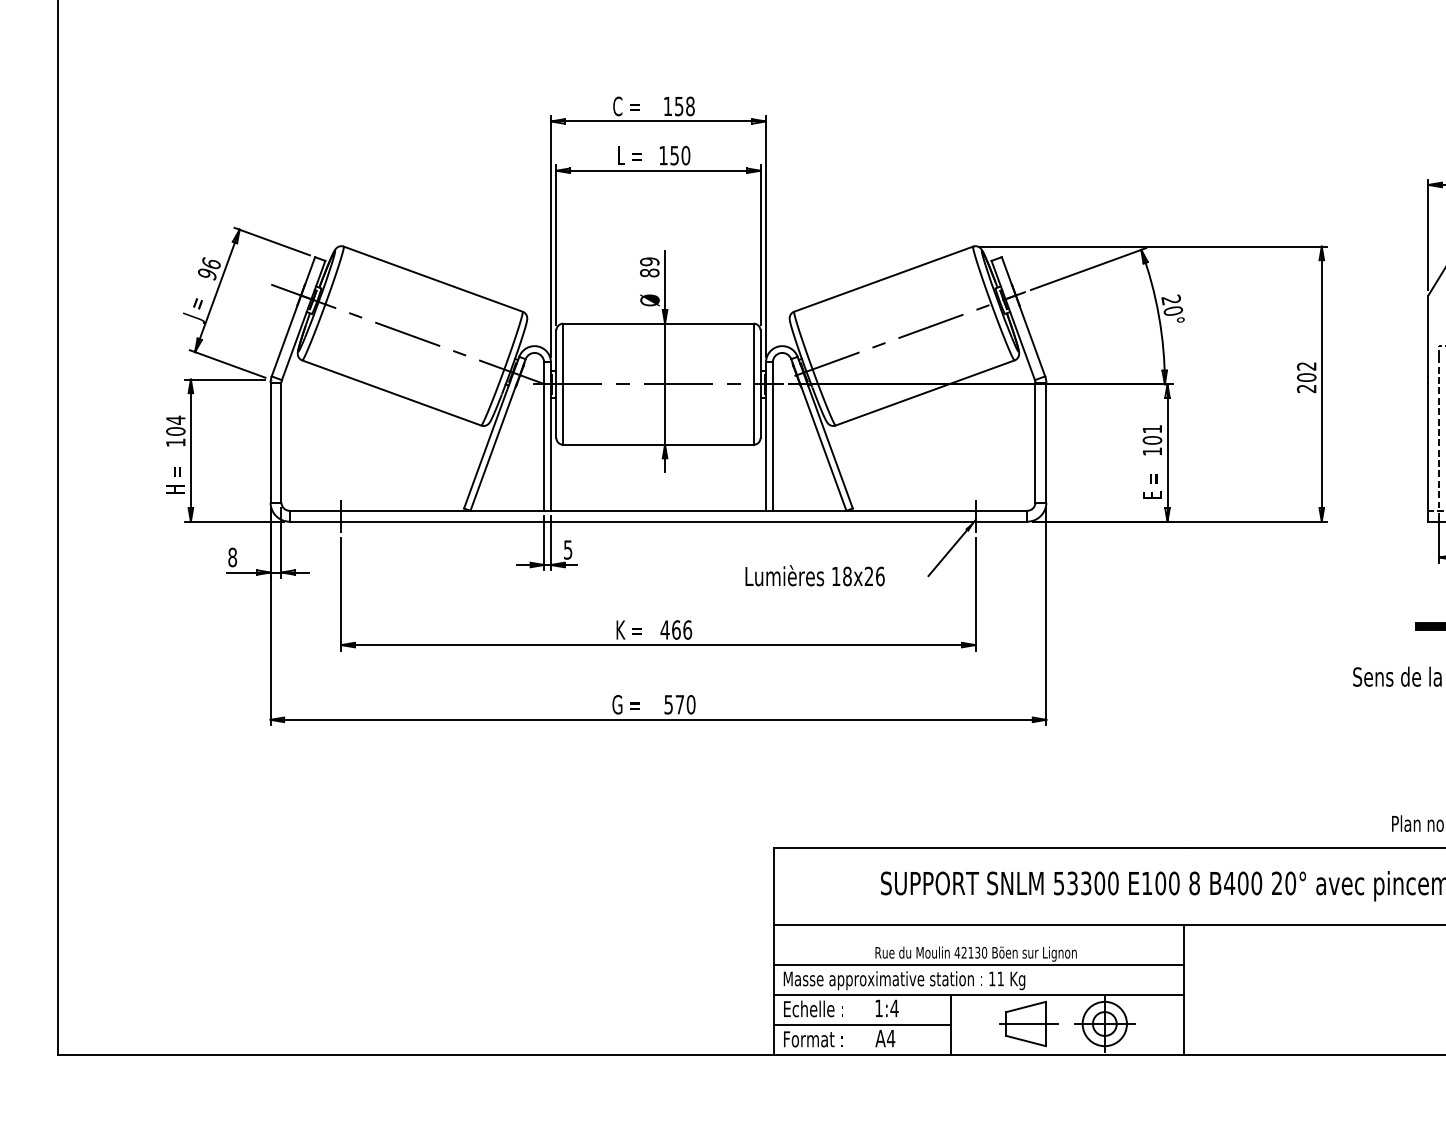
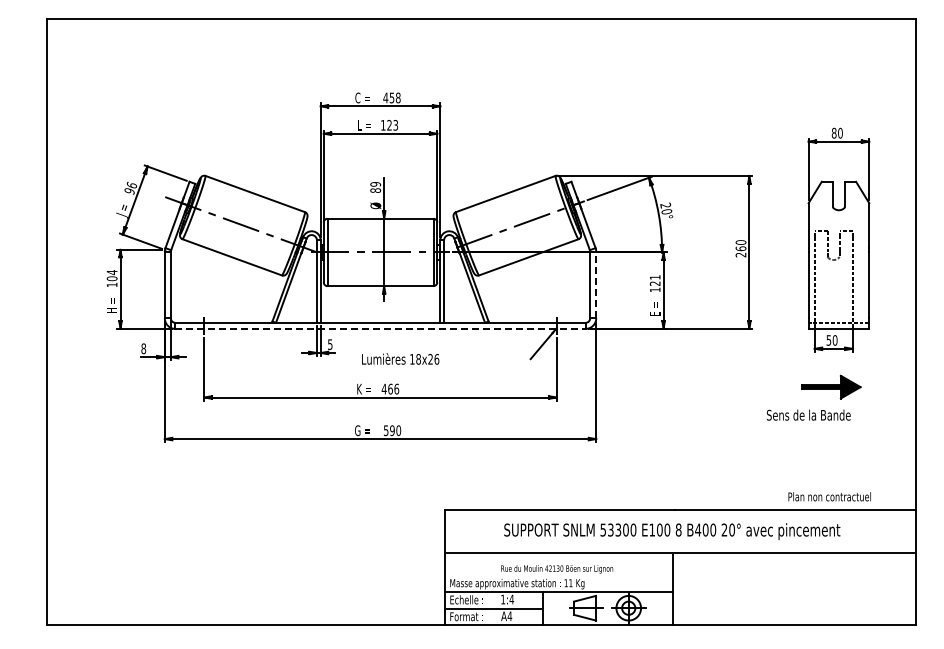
text: (667, 105) -> (385, 97), 158 -> 458
text: (679, 155) -> (392, 125), 150 -> 123
text: (1305, 371) -> (740, 245), 202 -> 260
text: (1151, 440) -> (654, 283), 101 -> 121
line: (1046, 441) -> (596, 284), solid -> dashed
line: (660, 520) -> (381, 328), solid -> dashed
text: (814, 574) -> (400, 358), moved
text: (679, 704) -> (392, 430), 570 -> 590
line: (978, 965) -> (558, 575), removed

